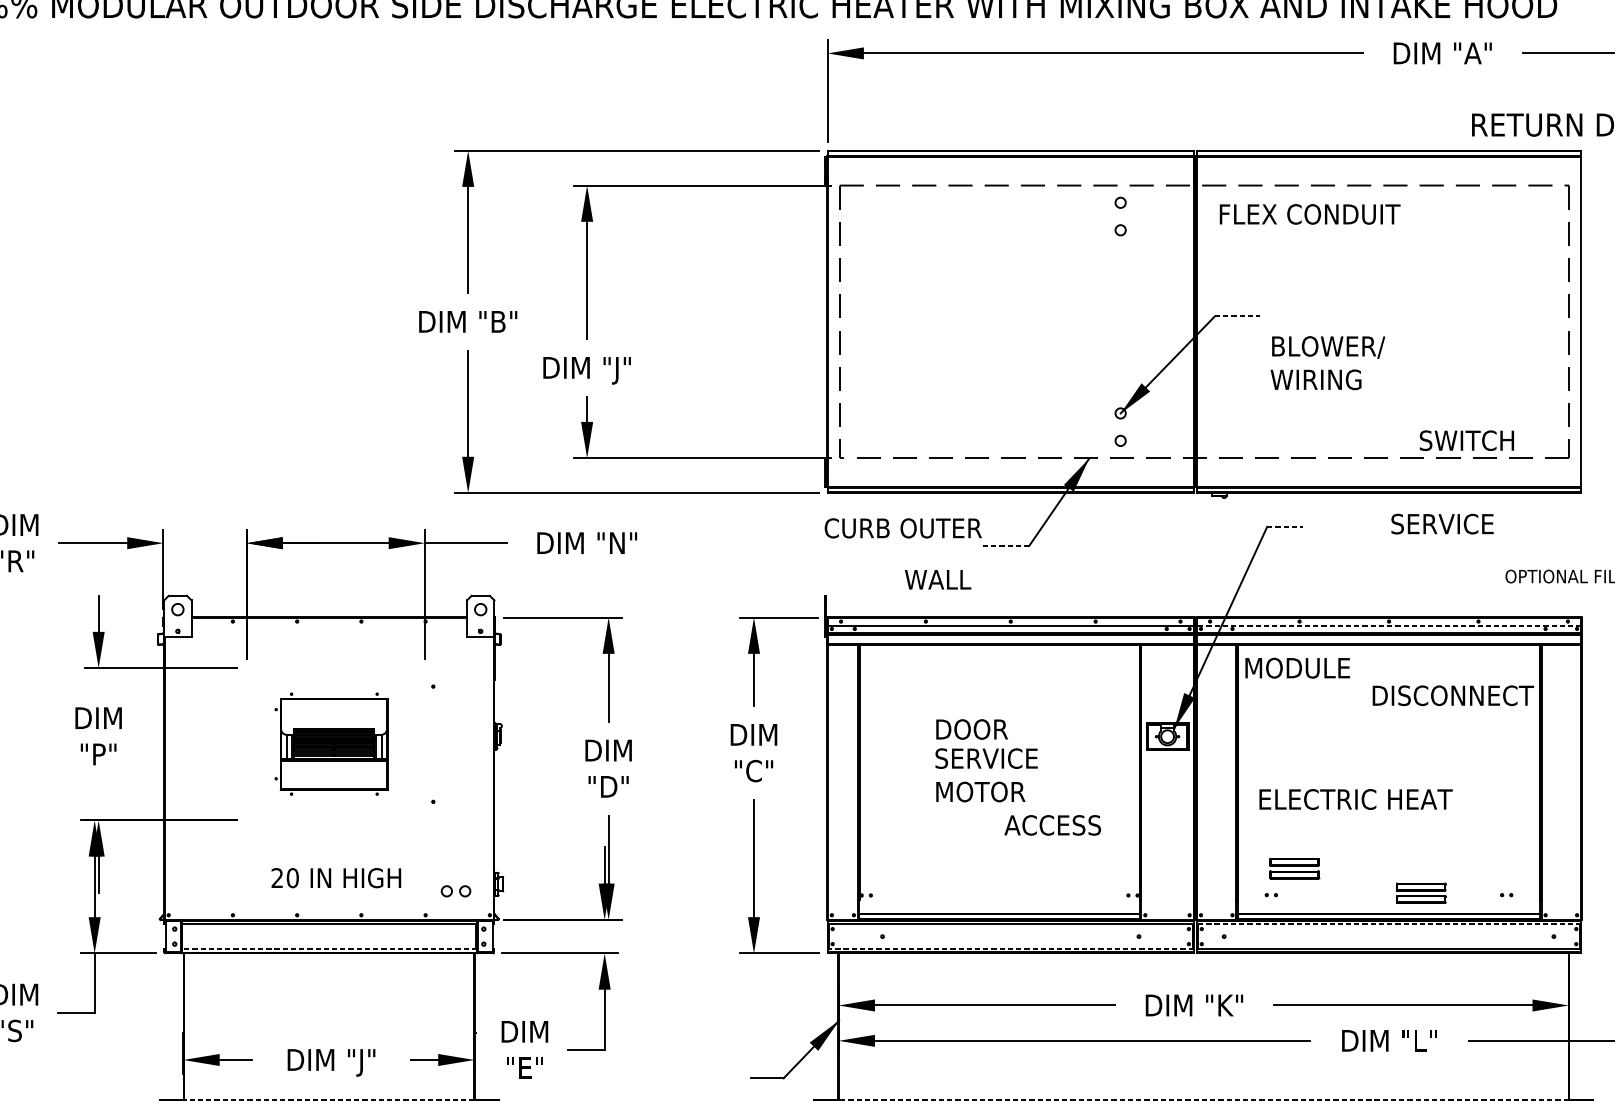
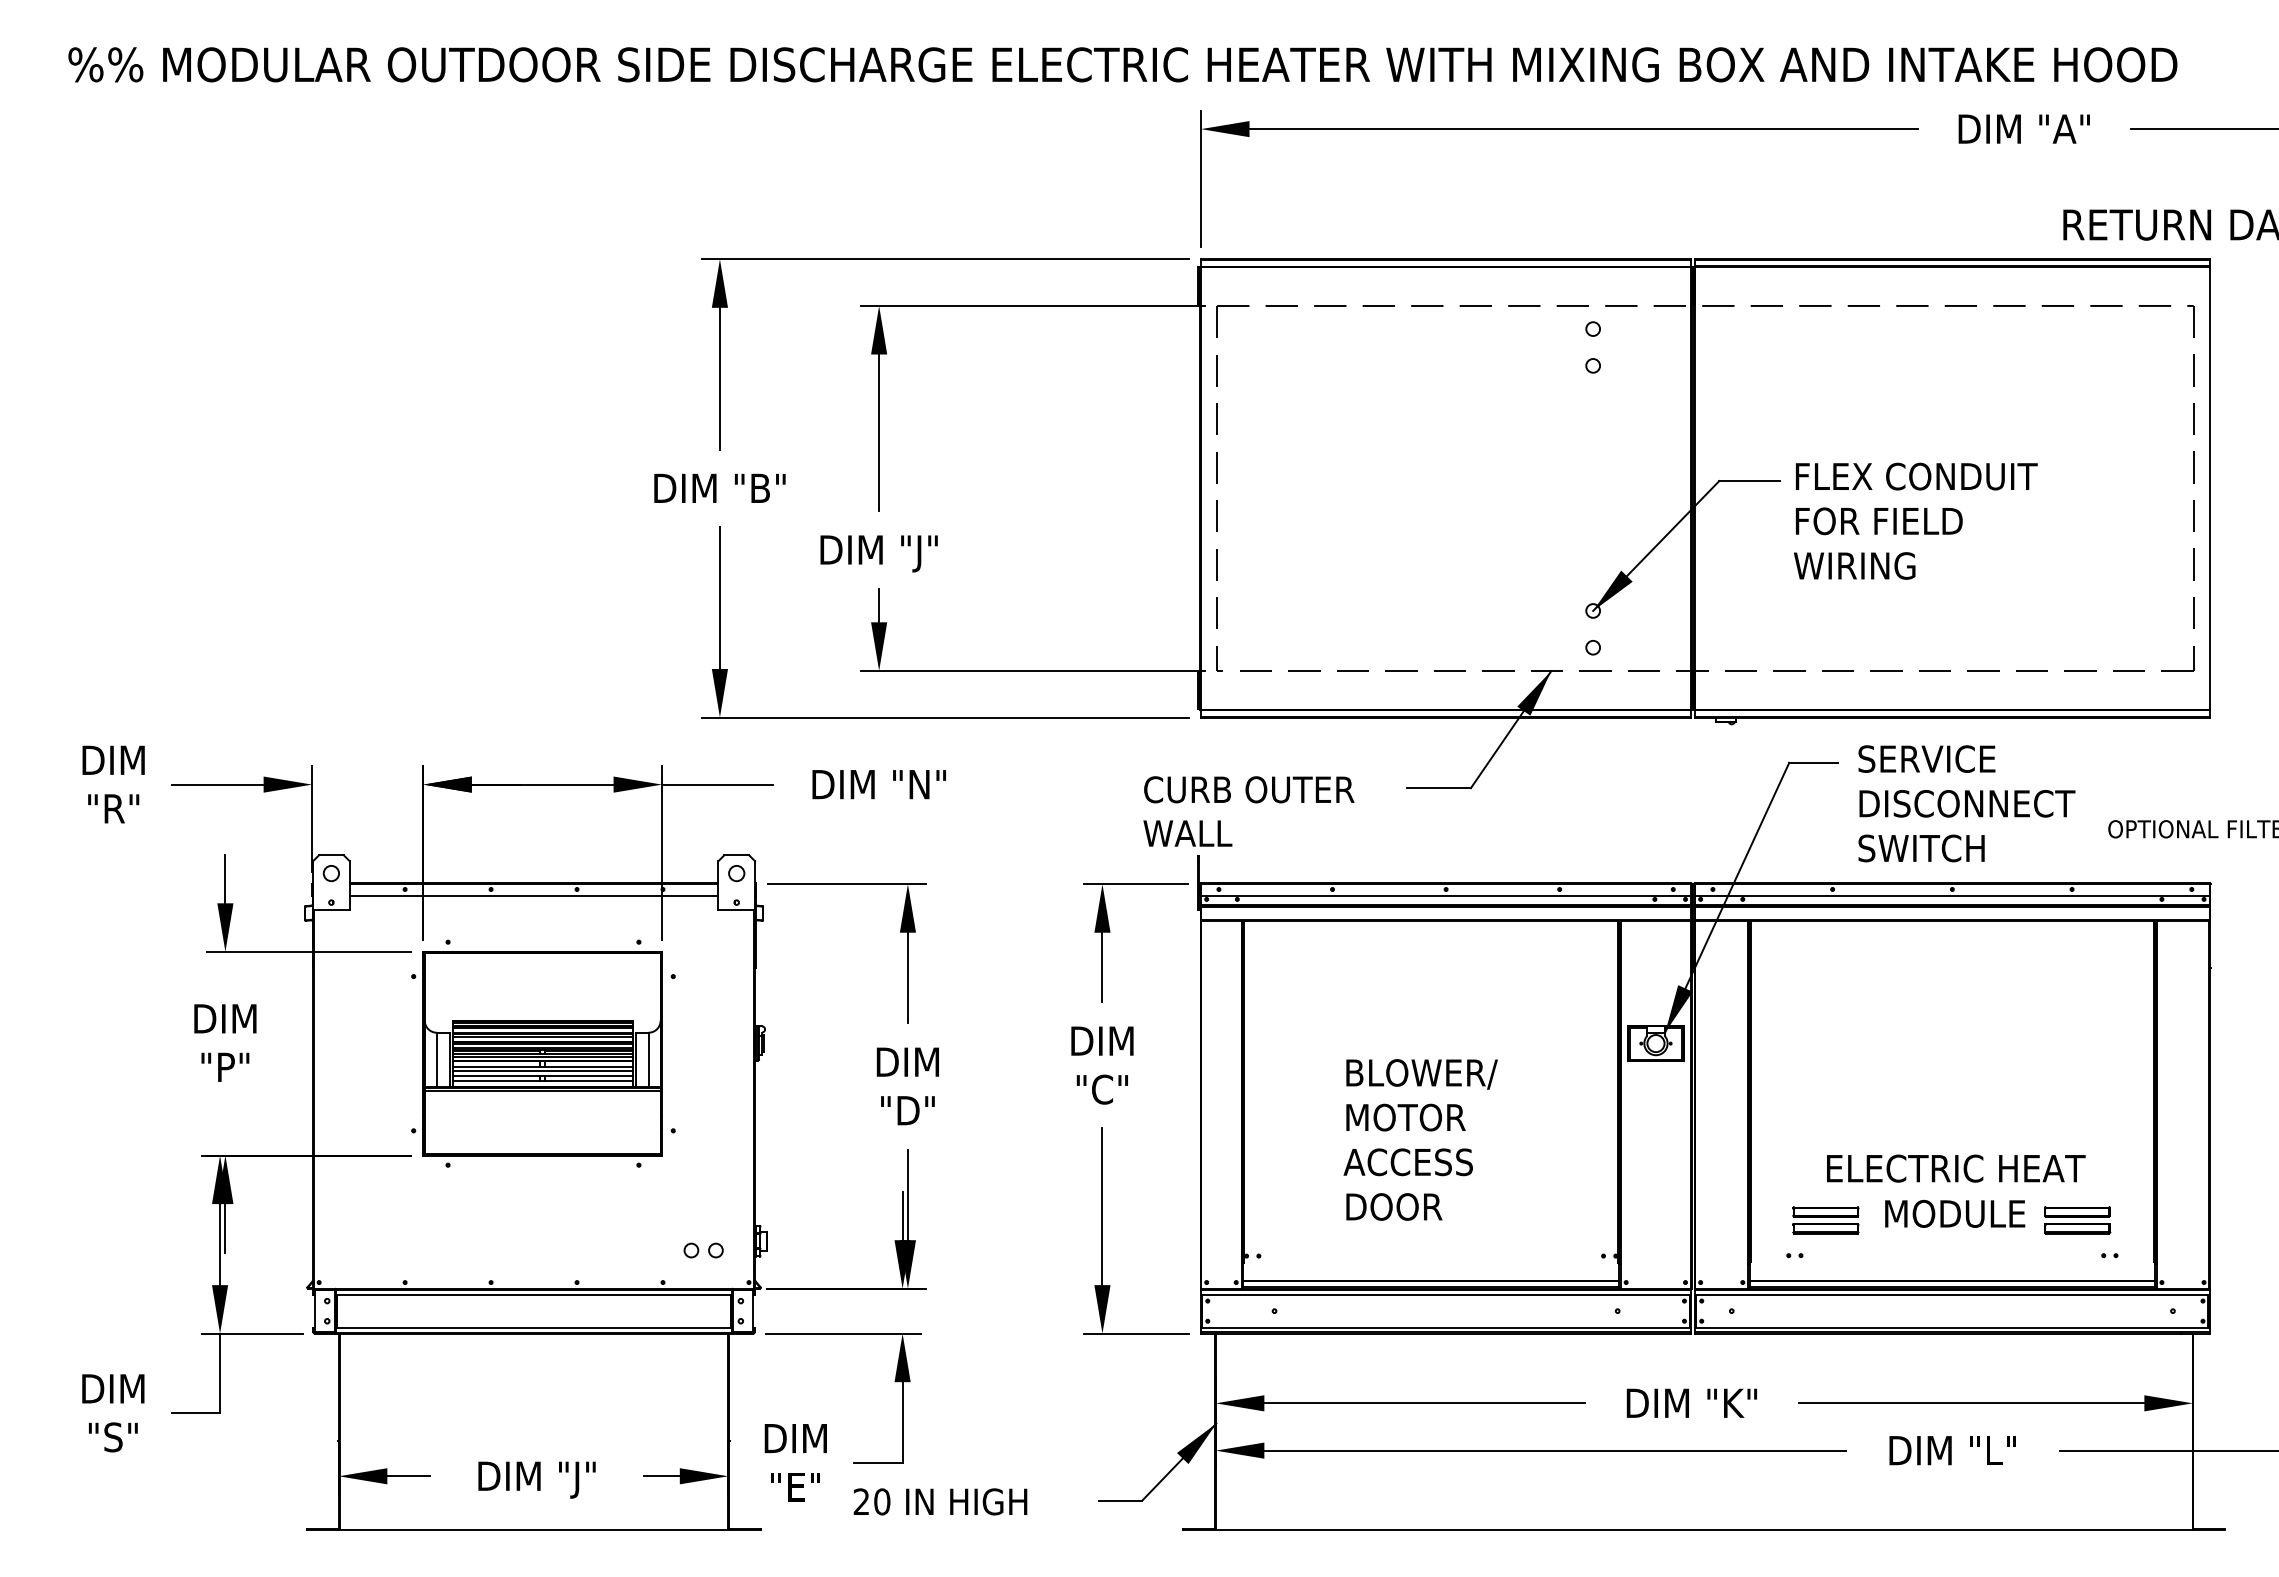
text: (1309, 214) -> (1916, 476), moved
line: (1238, 316) -> (1750, 481), dashed -> solid
text: (1335, 347) -> (1880, 522), BLOWER/ -> FOR FIELD
text: (1466, 440) -> (1921, 848), moved
text: (1442, 523) -> (1926, 758), moved
line: (1285, 526) -> (1813, 762), dashed -> solid
text: (903, 528) -> (1249, 789), moved
line: (1005, 546) -> (1438, 788), dashed -> solid
text: (937, 579) -> (1187, 833), moved
line: (328, 626) -> (533, 895), added
line: (1388, 626) -> (1951, 895), dashed -> solid
text: (1297, 667) -> (1955, 1213), moved
text: (1453, 695) -> (1967, 803), moved
text: (972, 729) -> (1394, 1206), moved
part: (331, 744) -> (536, 1053), size x1.67
text: (992, 759) -> (1421, 1074), SERVICE -> BLOWER/
text: (1356, 799) -> (1956, 1168), moved
text: (1052, 825) -> (1407, 1162), moved
text: (336, 877) -> (940, 1501), moved
part: (1421, 893) -> (2077, 1220), moved
line: (1388, 924) -> (1951, 1294), dashed -> solid
line: (329, 948) -> (534, 1327), dashed -> solid
line: (1010, 948) -> (1445, 1327), dashed -> solid
line: (328, 1099) -> (533, 1529), dashed -> solid
line: (1203, 1099) -> (1704, 1529), dashed -> solid

